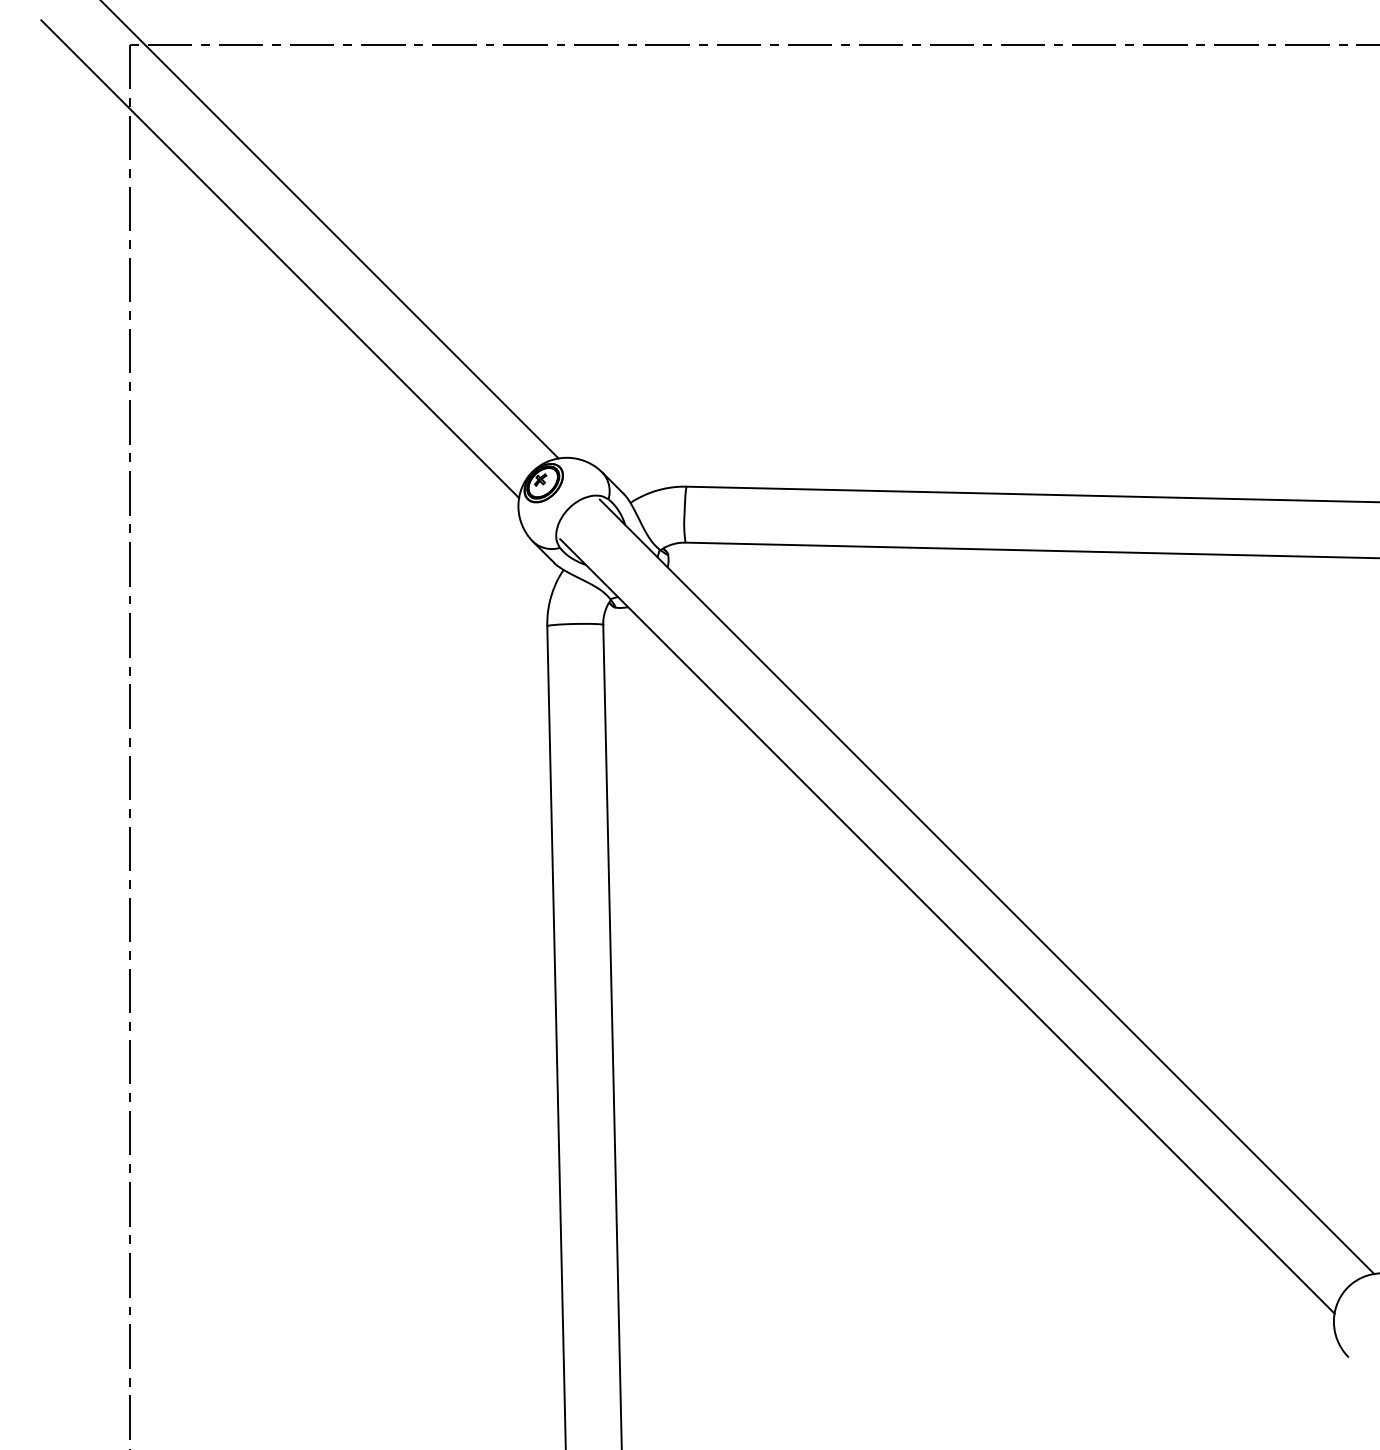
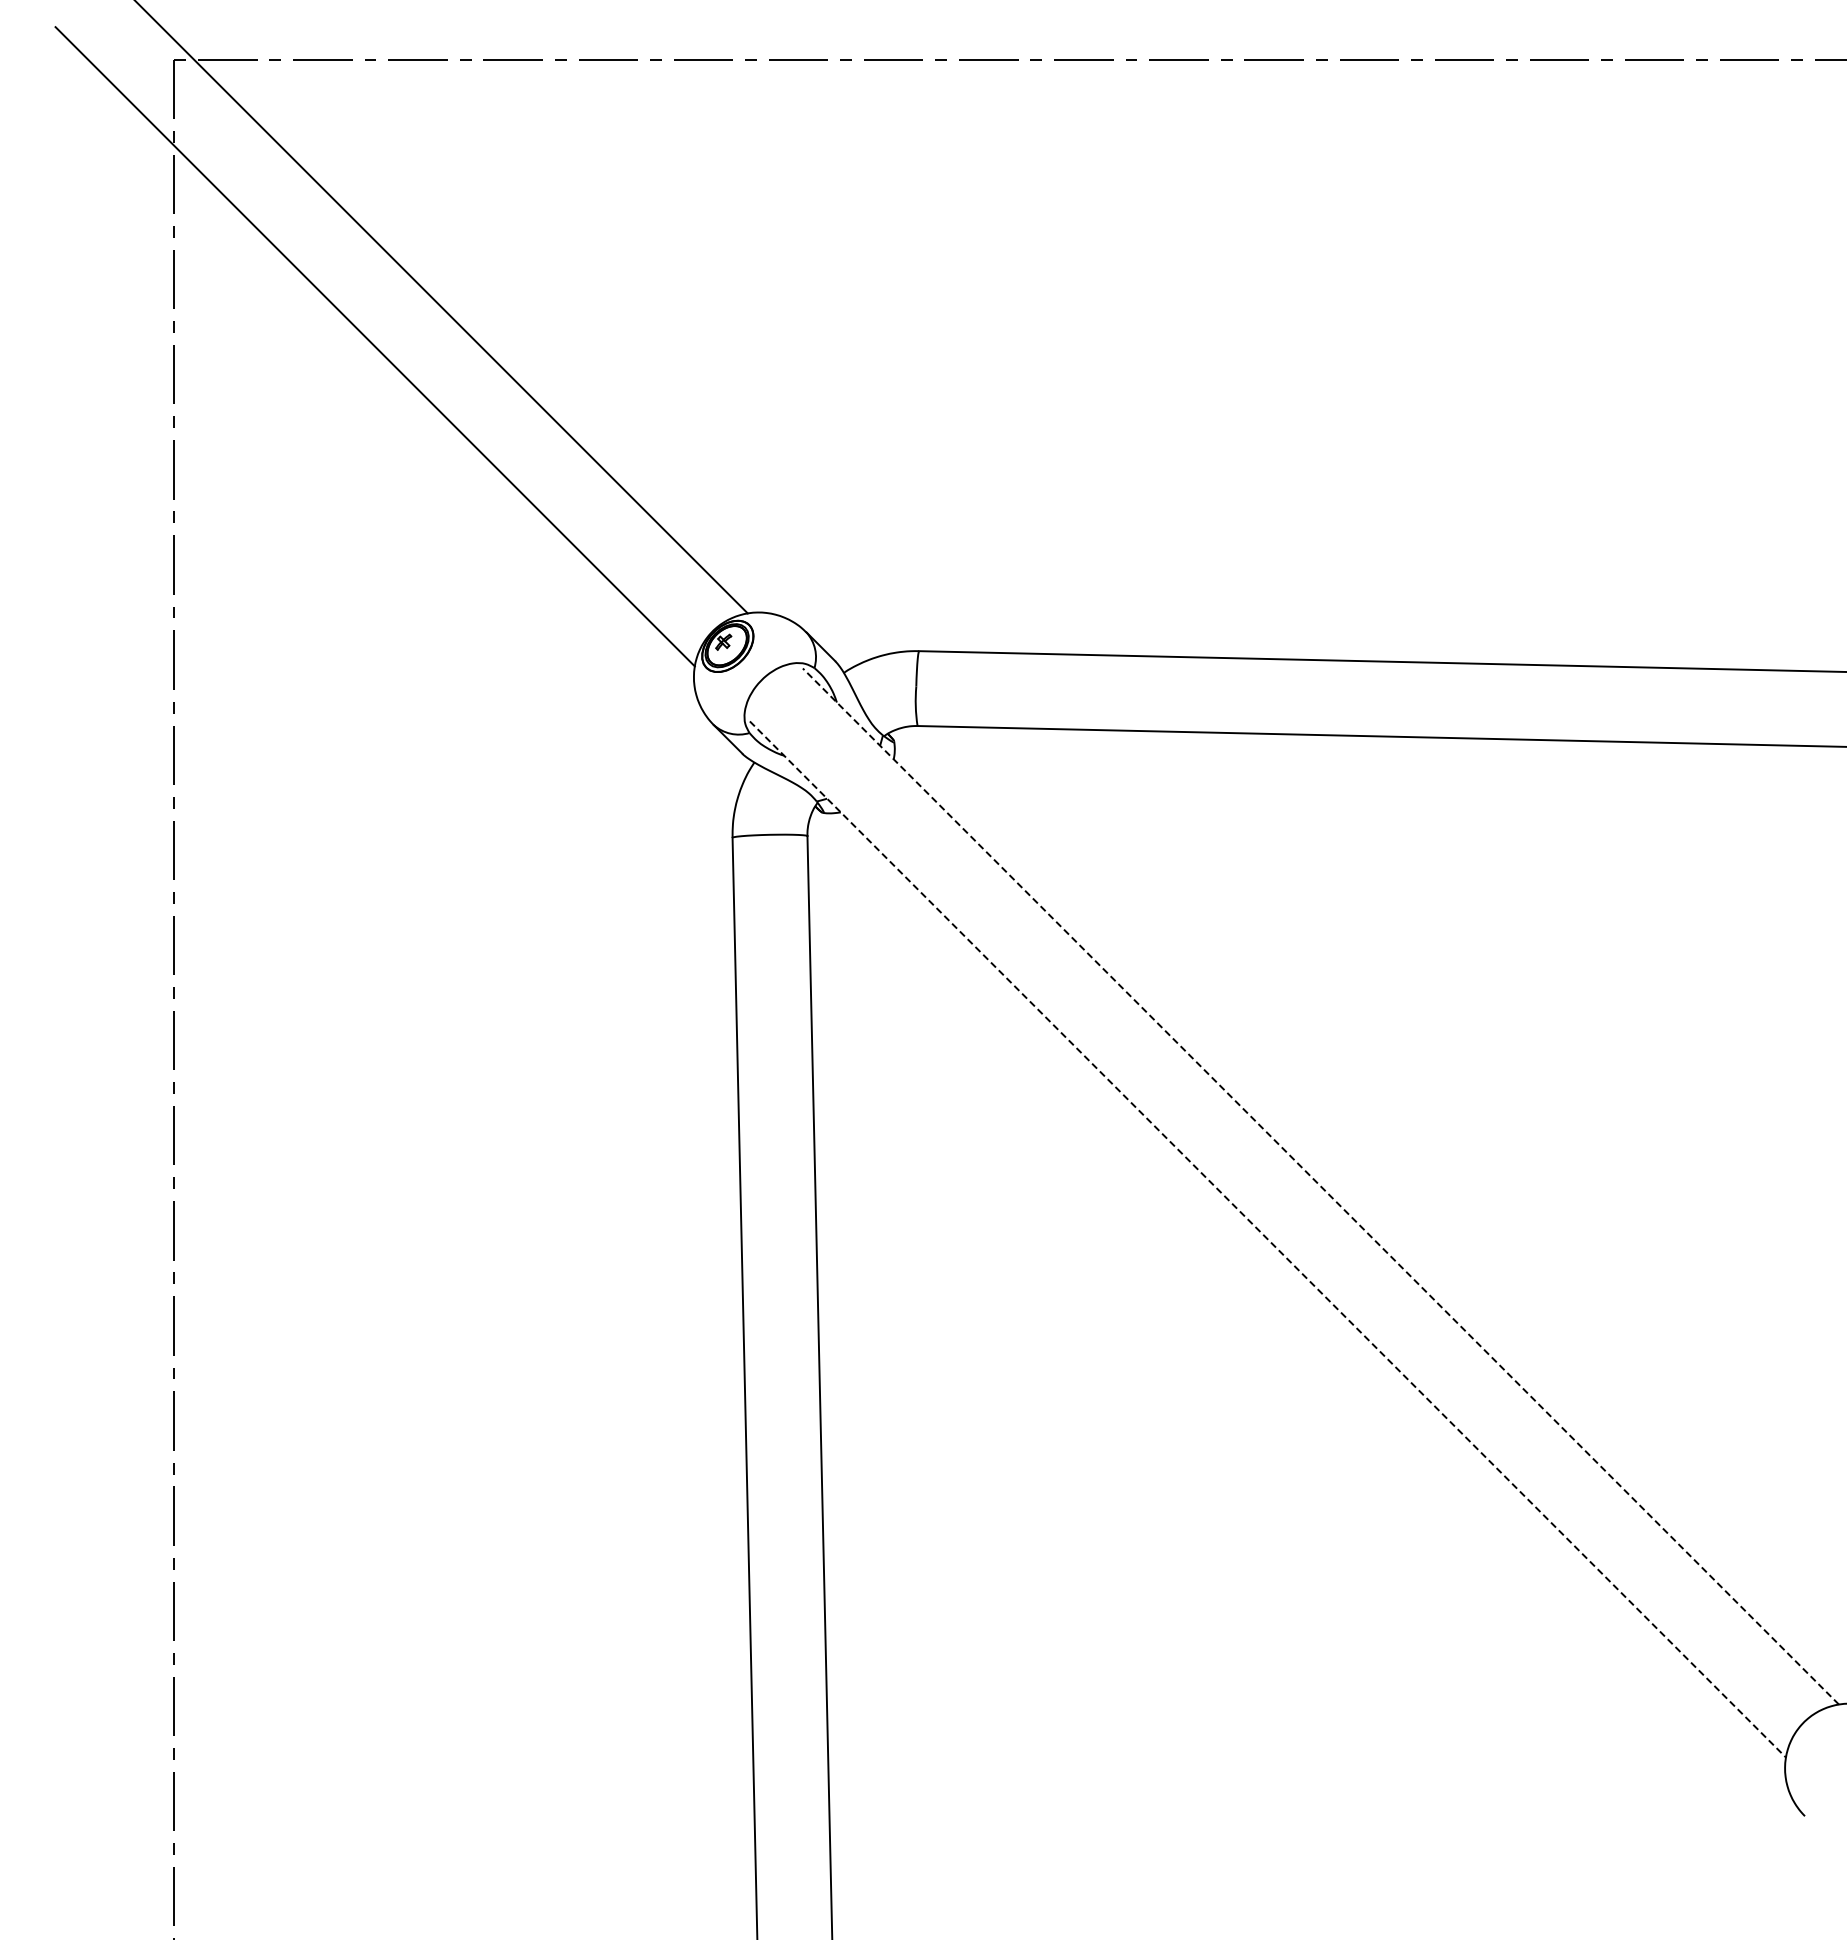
line: (986, 886) -> (1320, 1186), solid -> dashed
line: (947, 926) -> (1267, 1239), solid -> dashed

